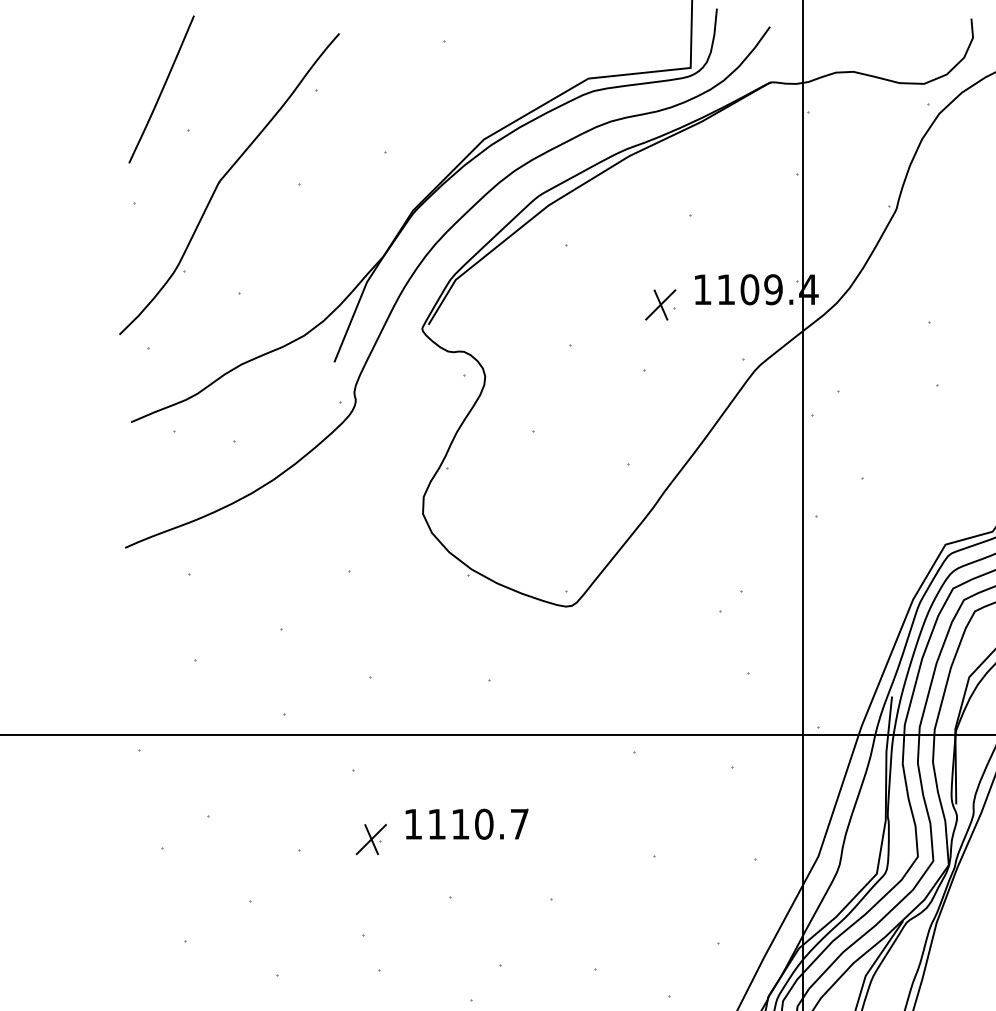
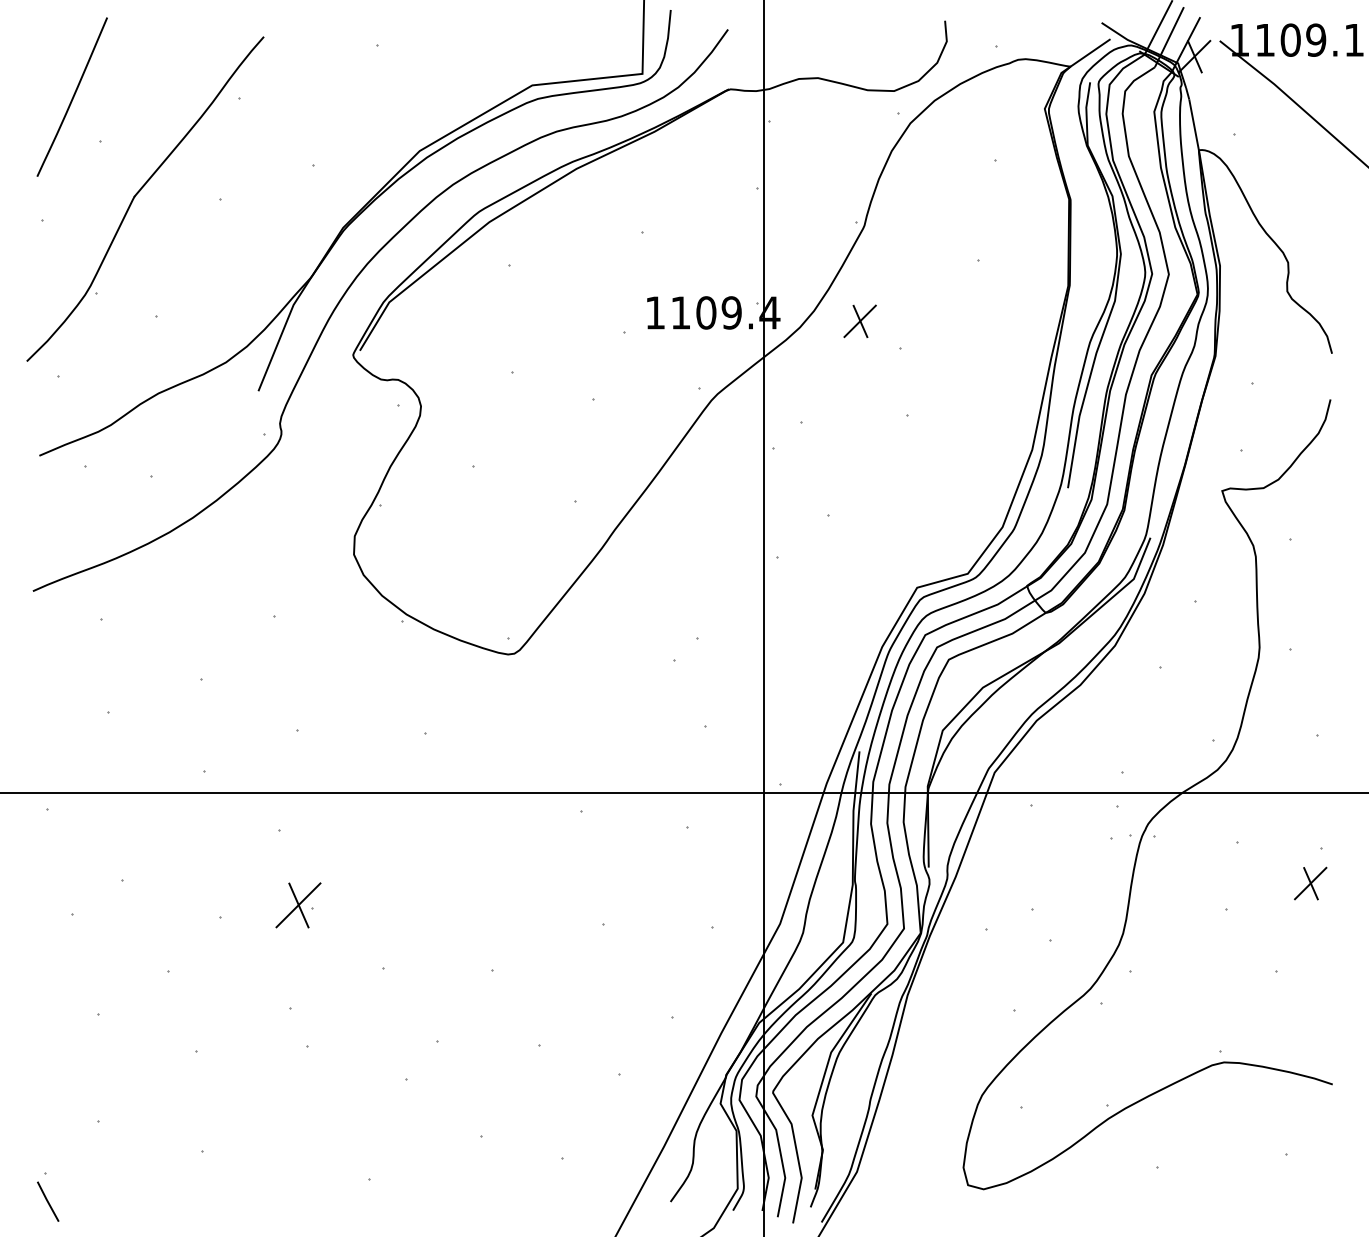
part: (660, 305) -> (859, 321), moved
part: (467, 823) -> (401, 888), removed
part: (370, 839) -> (297, 905), size x1.4

